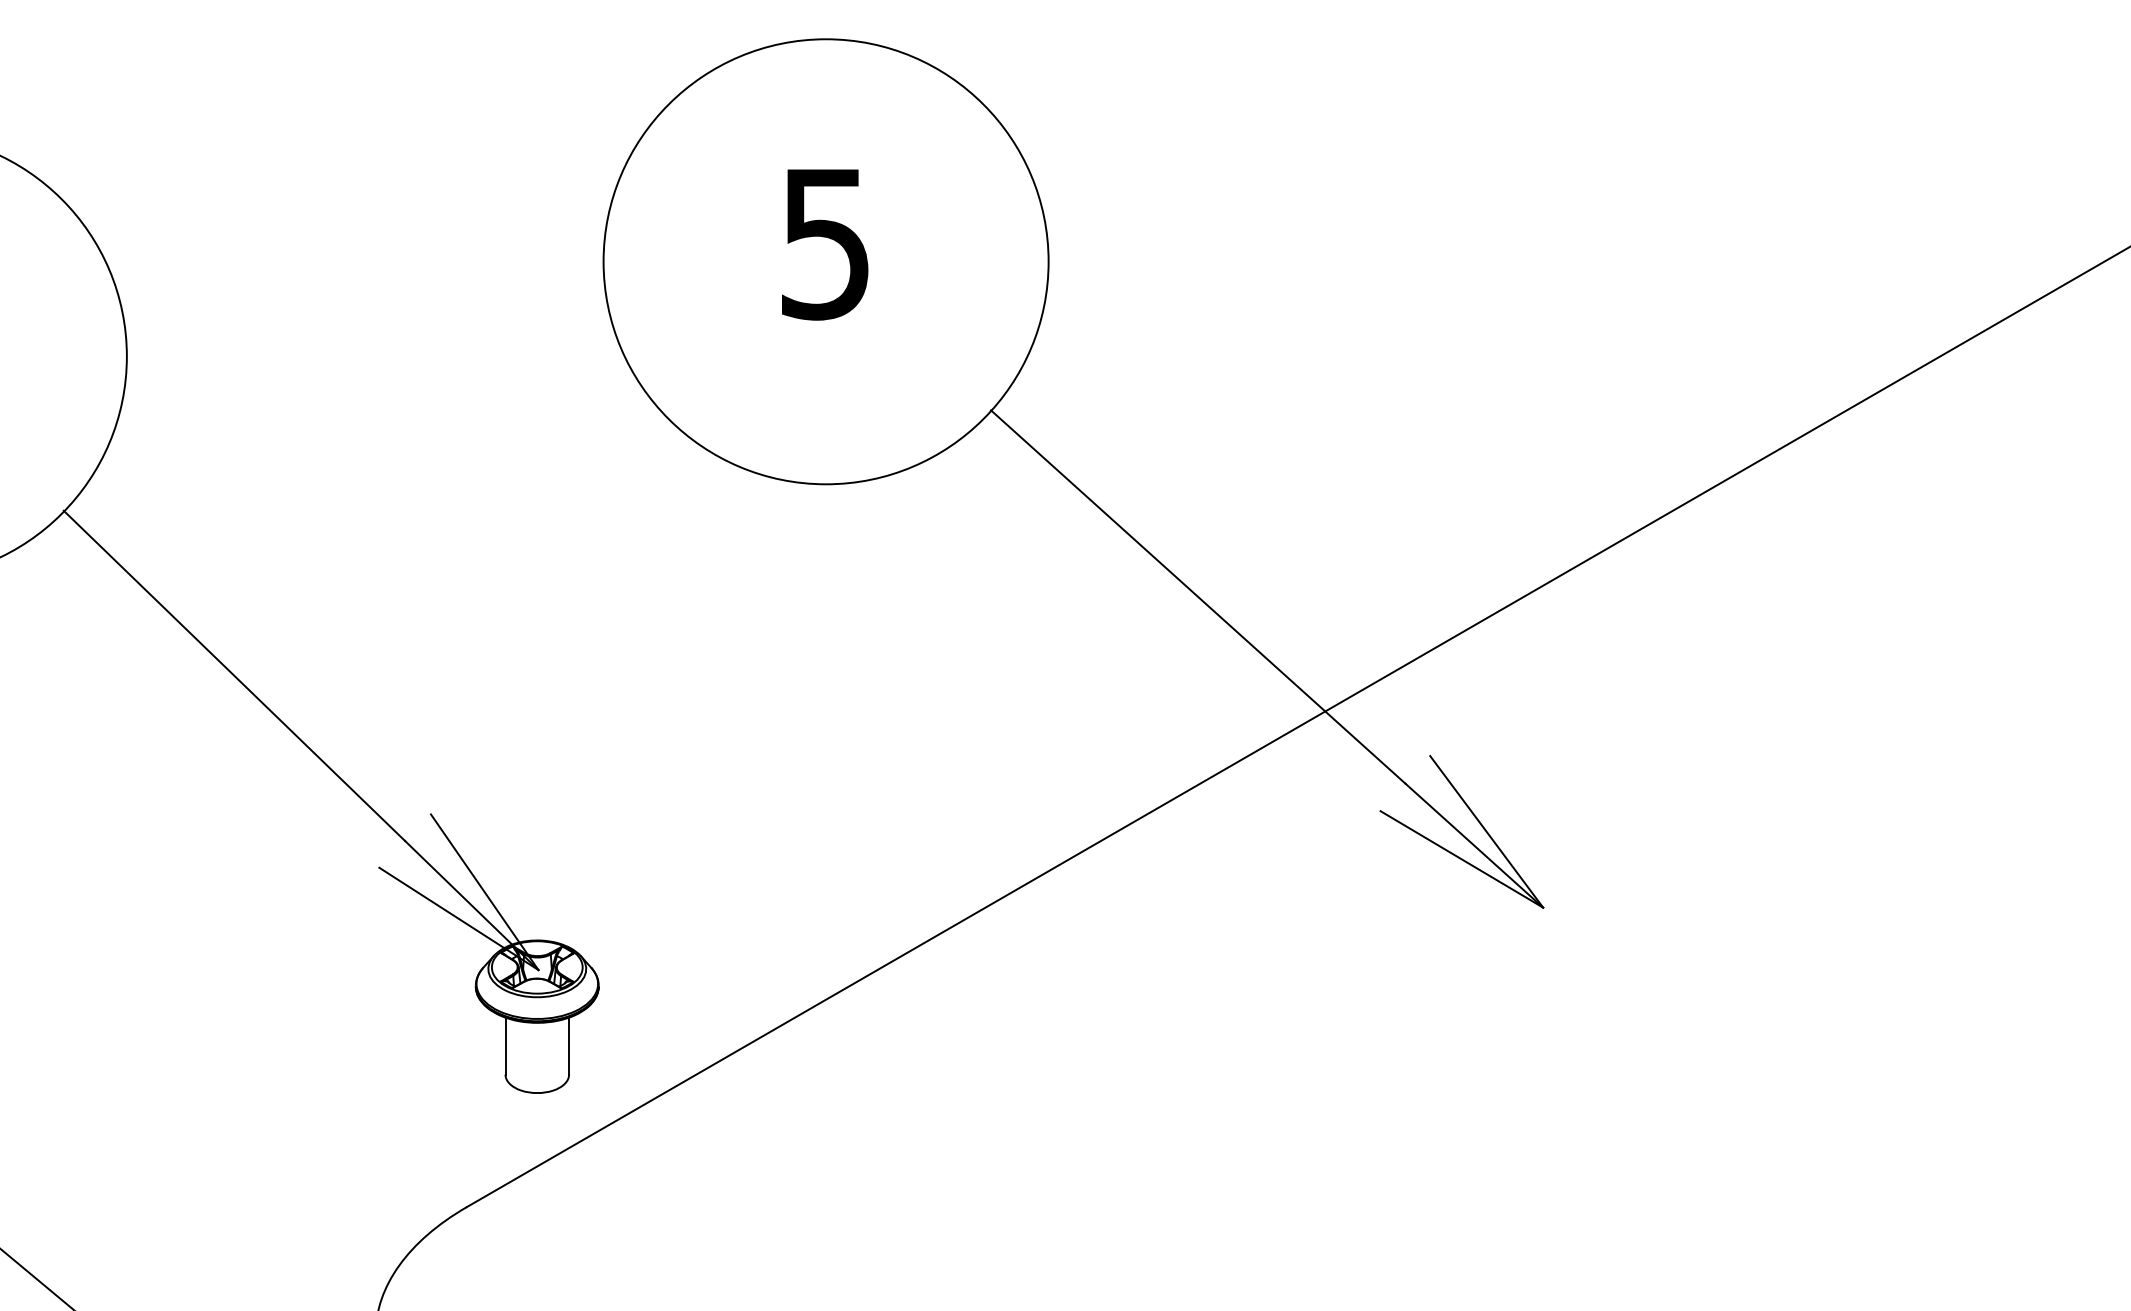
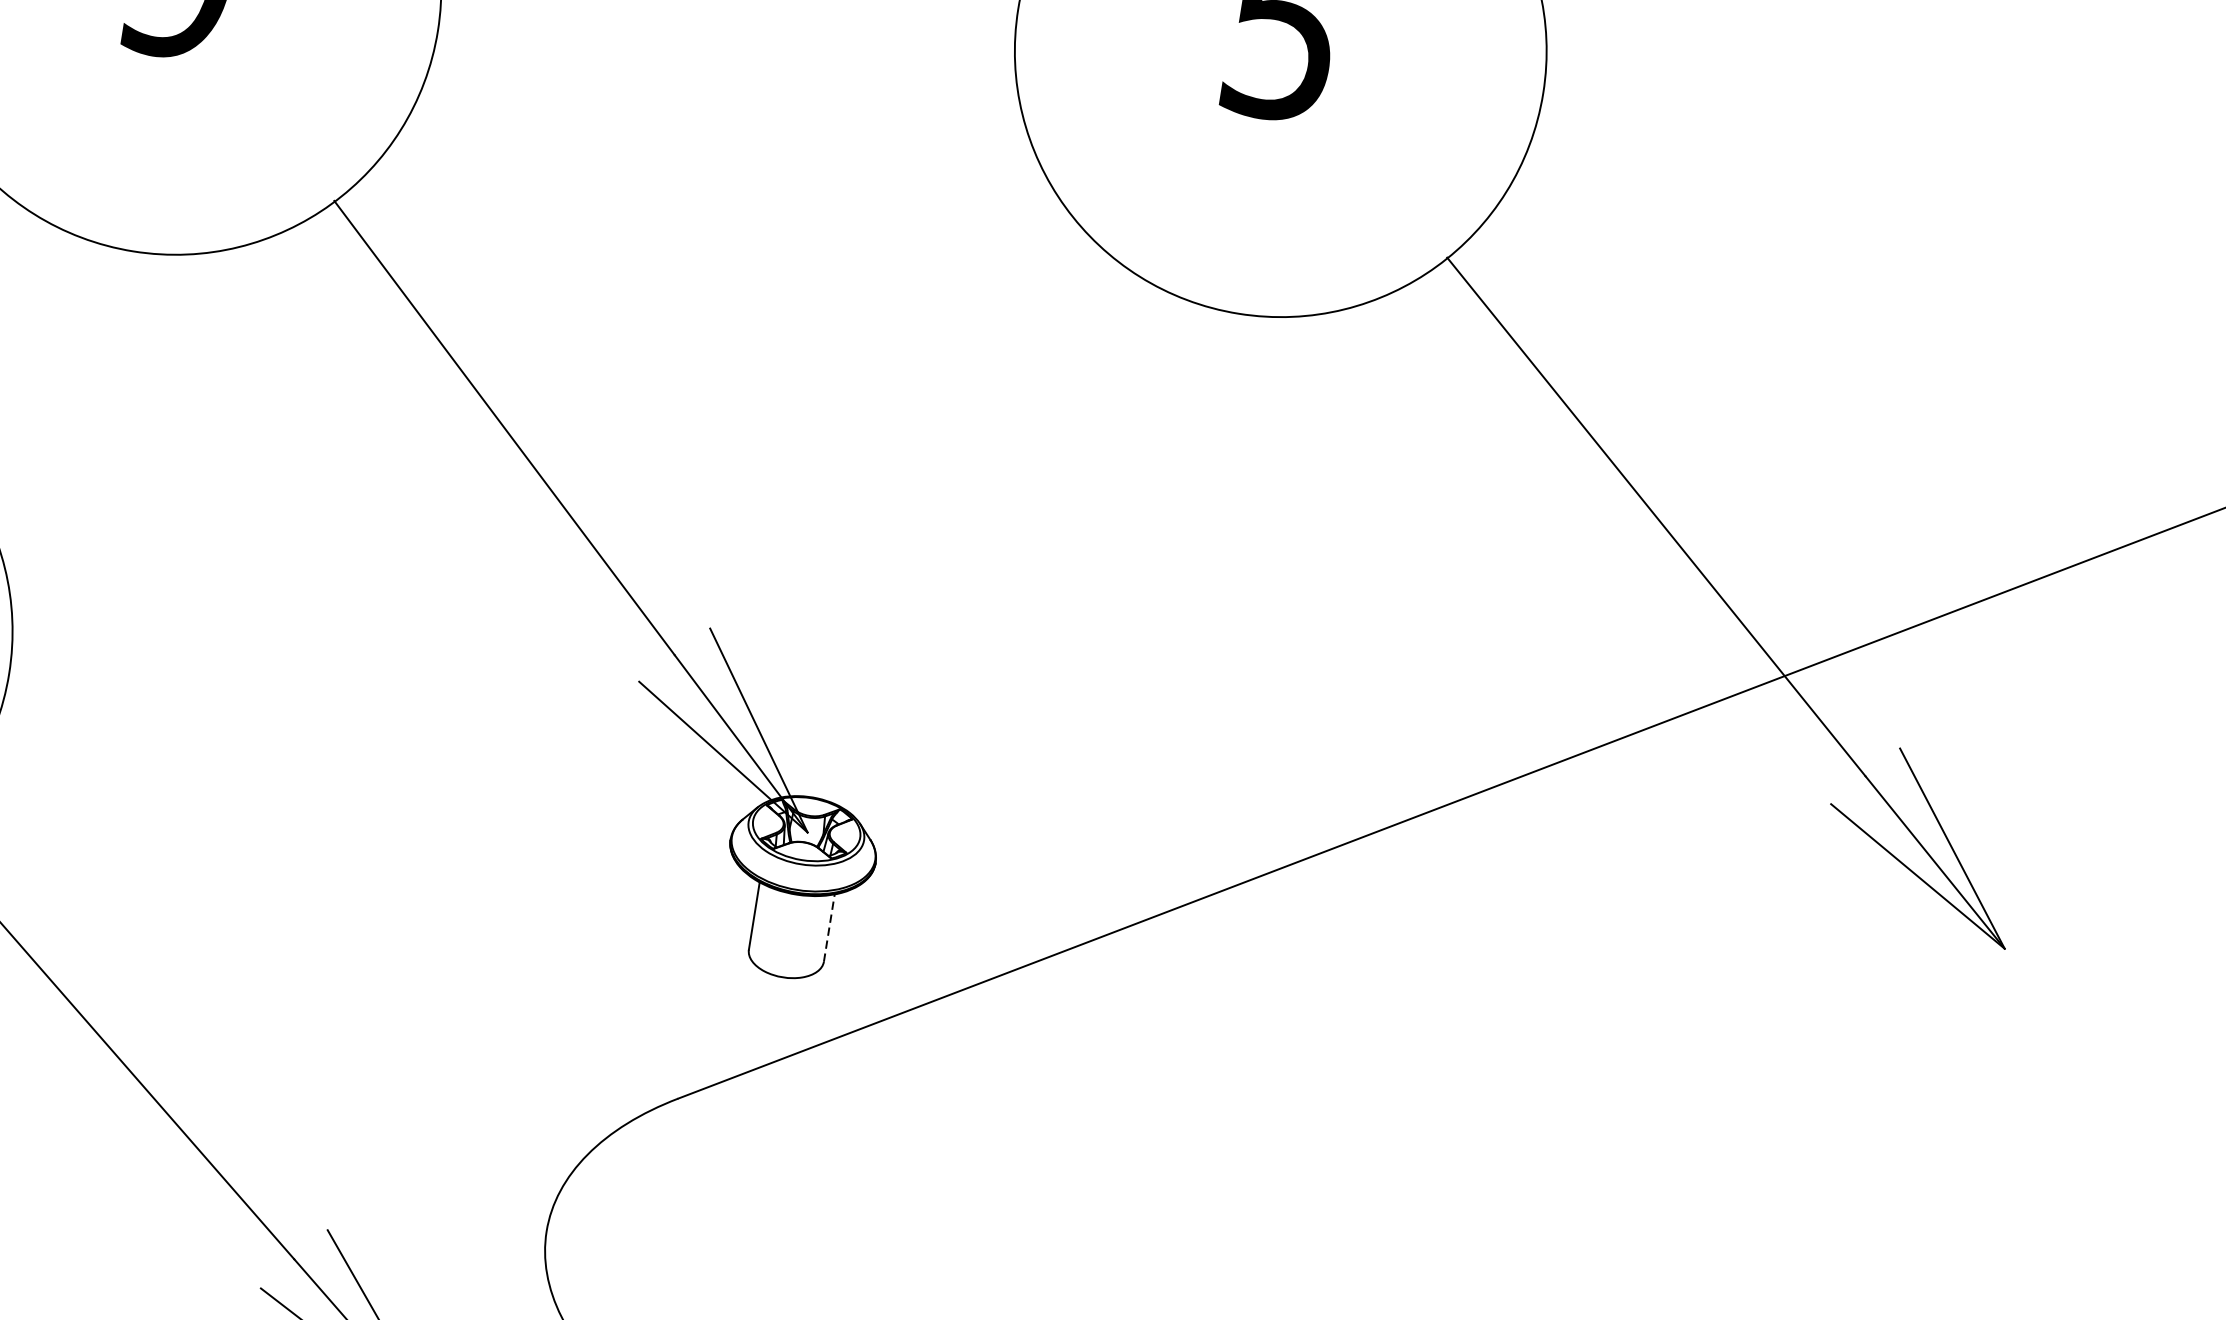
line: (569, 1046) -> (829, 928), solid -> dashed

